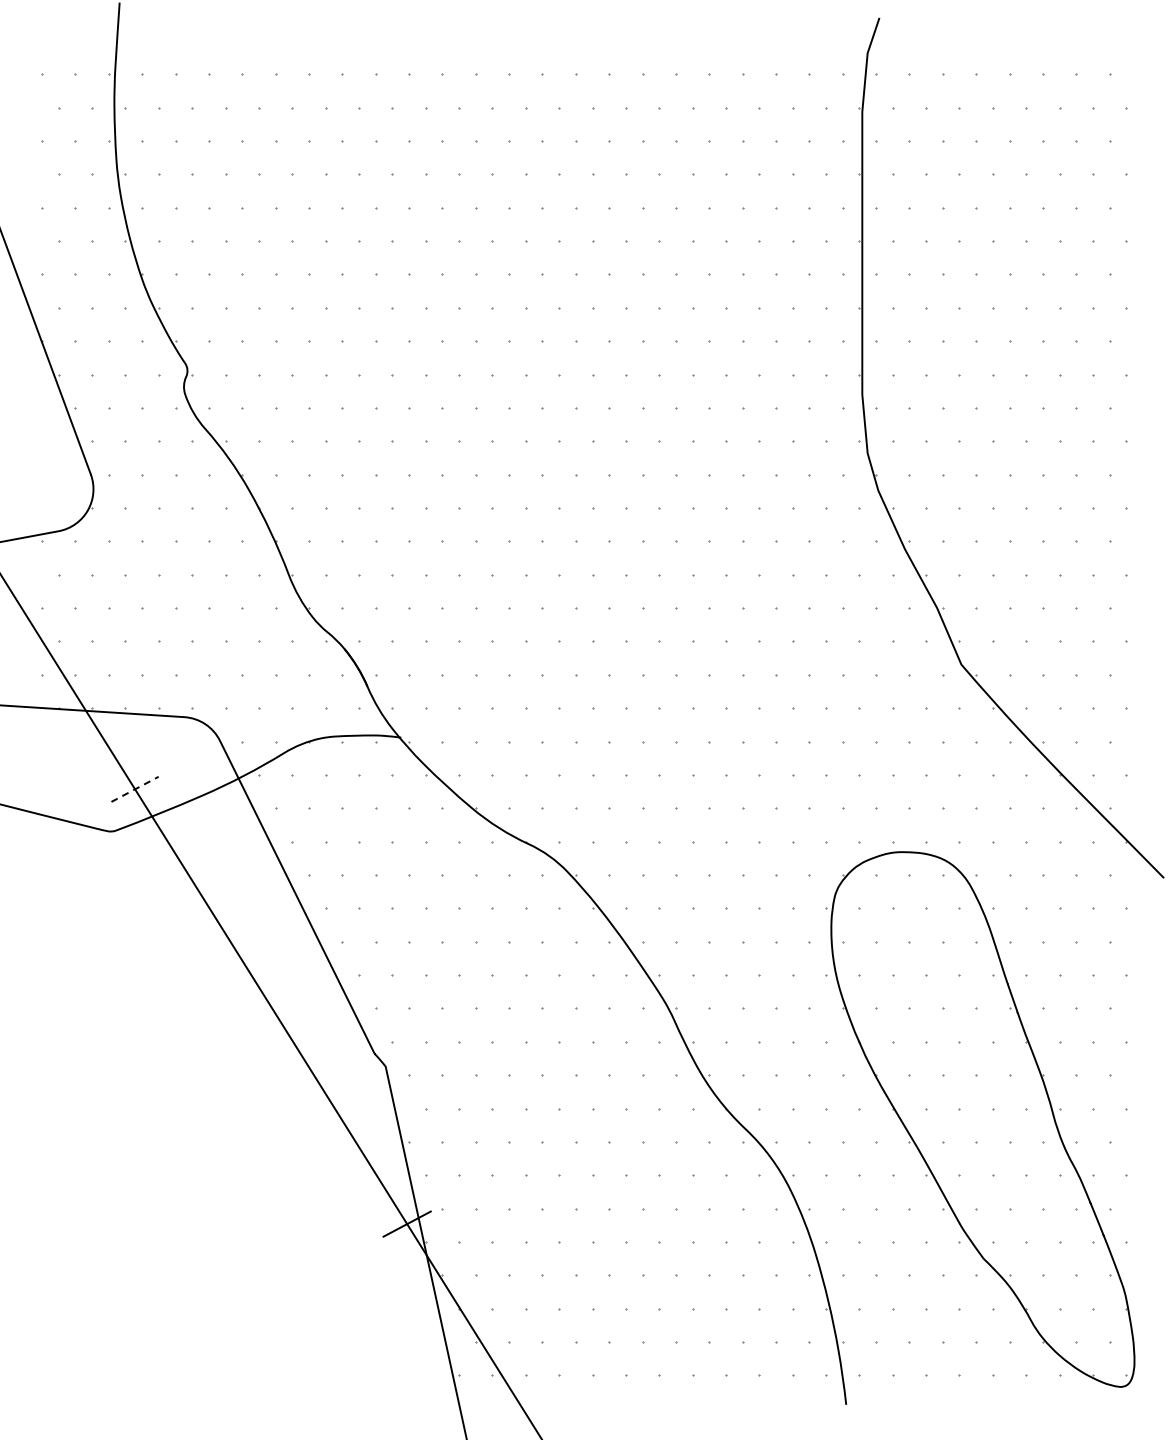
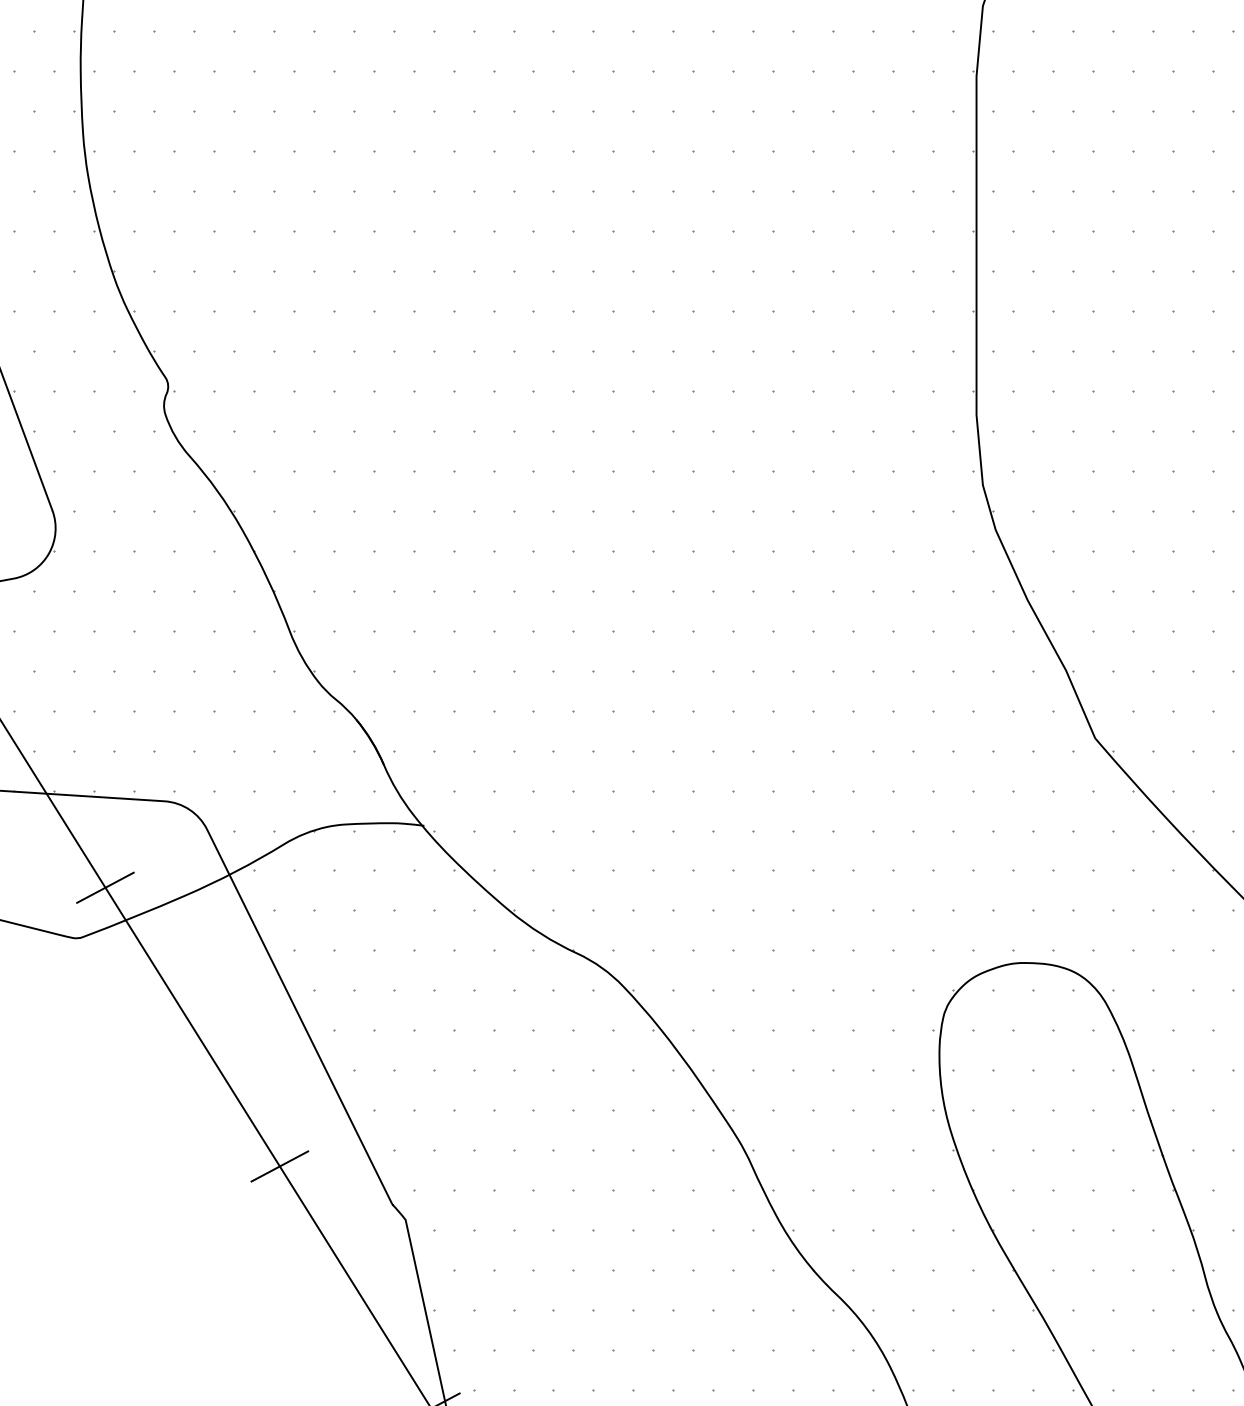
line: (135, 789) -> (105, 887), dashed -> solid
line: (280, 1021) -> (279, 1165), added

